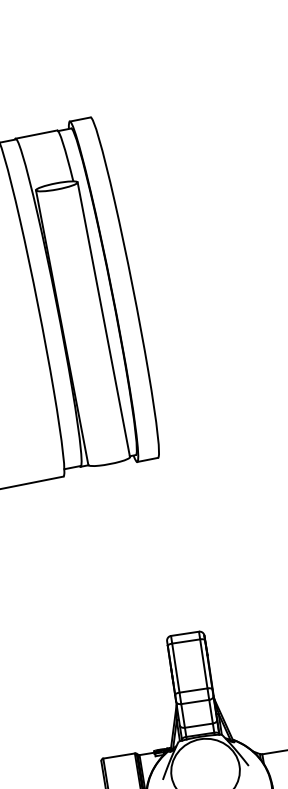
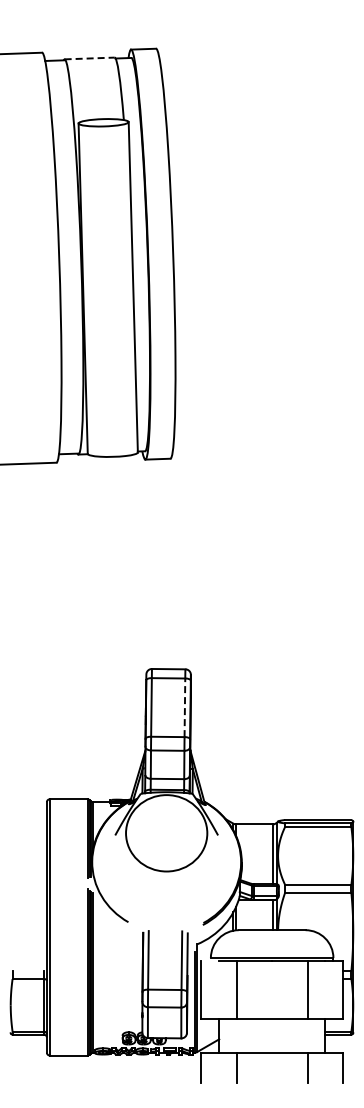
line: (37, 134) -> (90, 58), solid -> dashed
line: (203, 663) -> (184, 707), solid -> dashed

